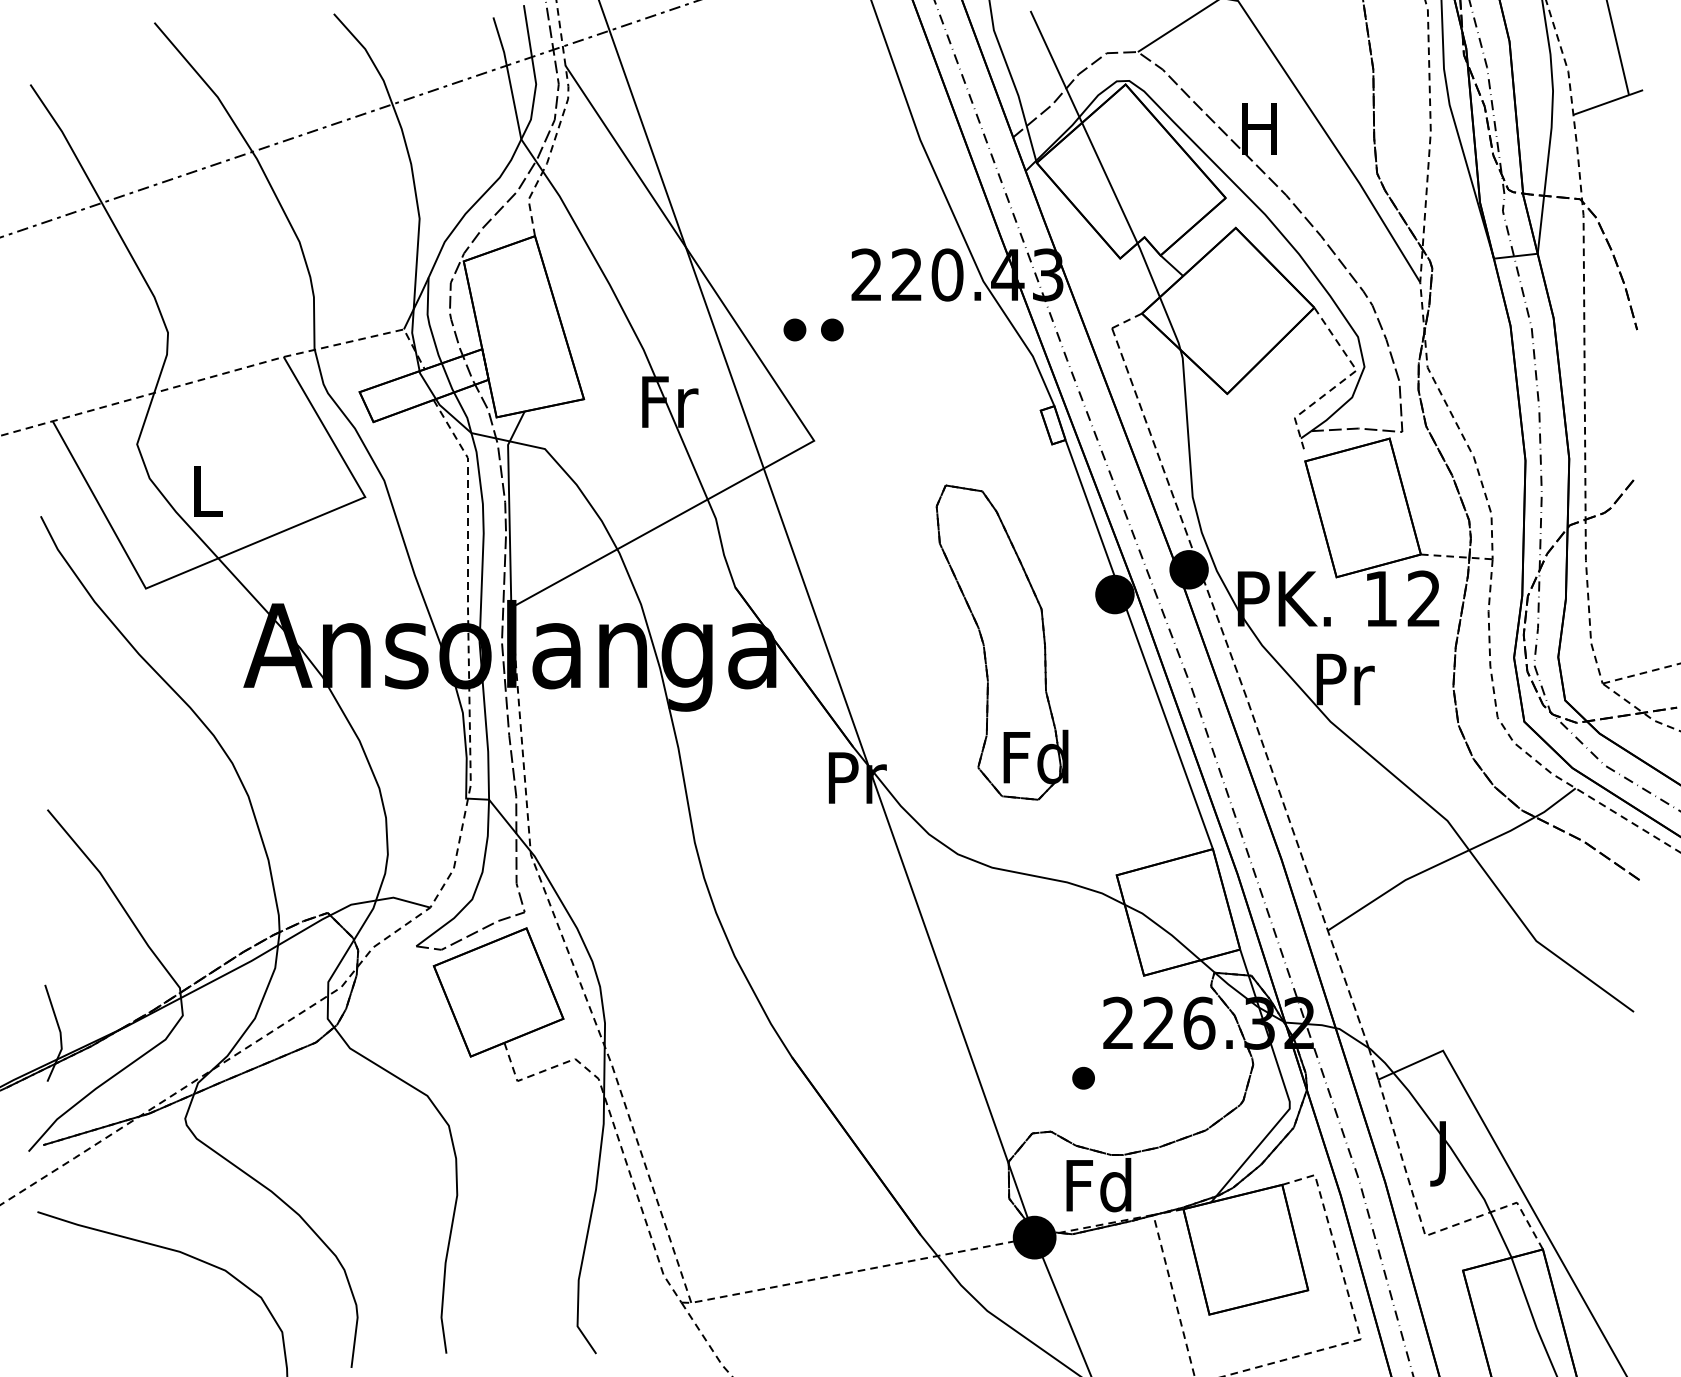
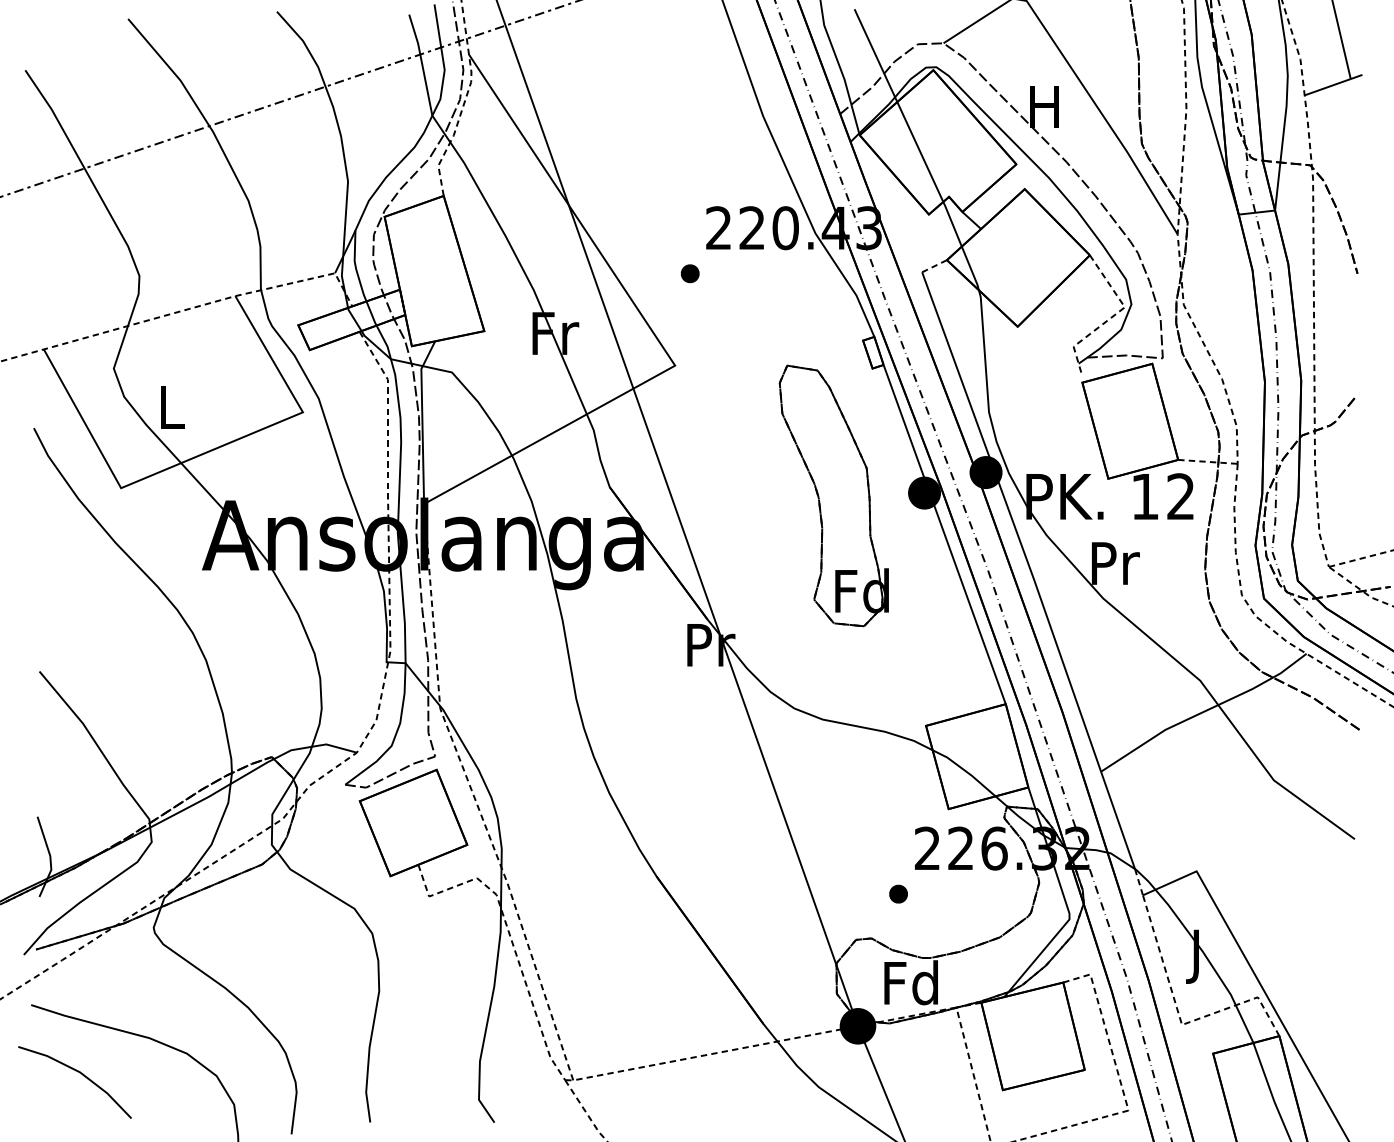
part: (794, 329) -> (658, 273), removed
part: (1001, 642) -> (833, 495), moved
line: (1242, 687) -> (1030, 570), dashed -> solid
line: (95, 1294) -> (79, 1073), added

